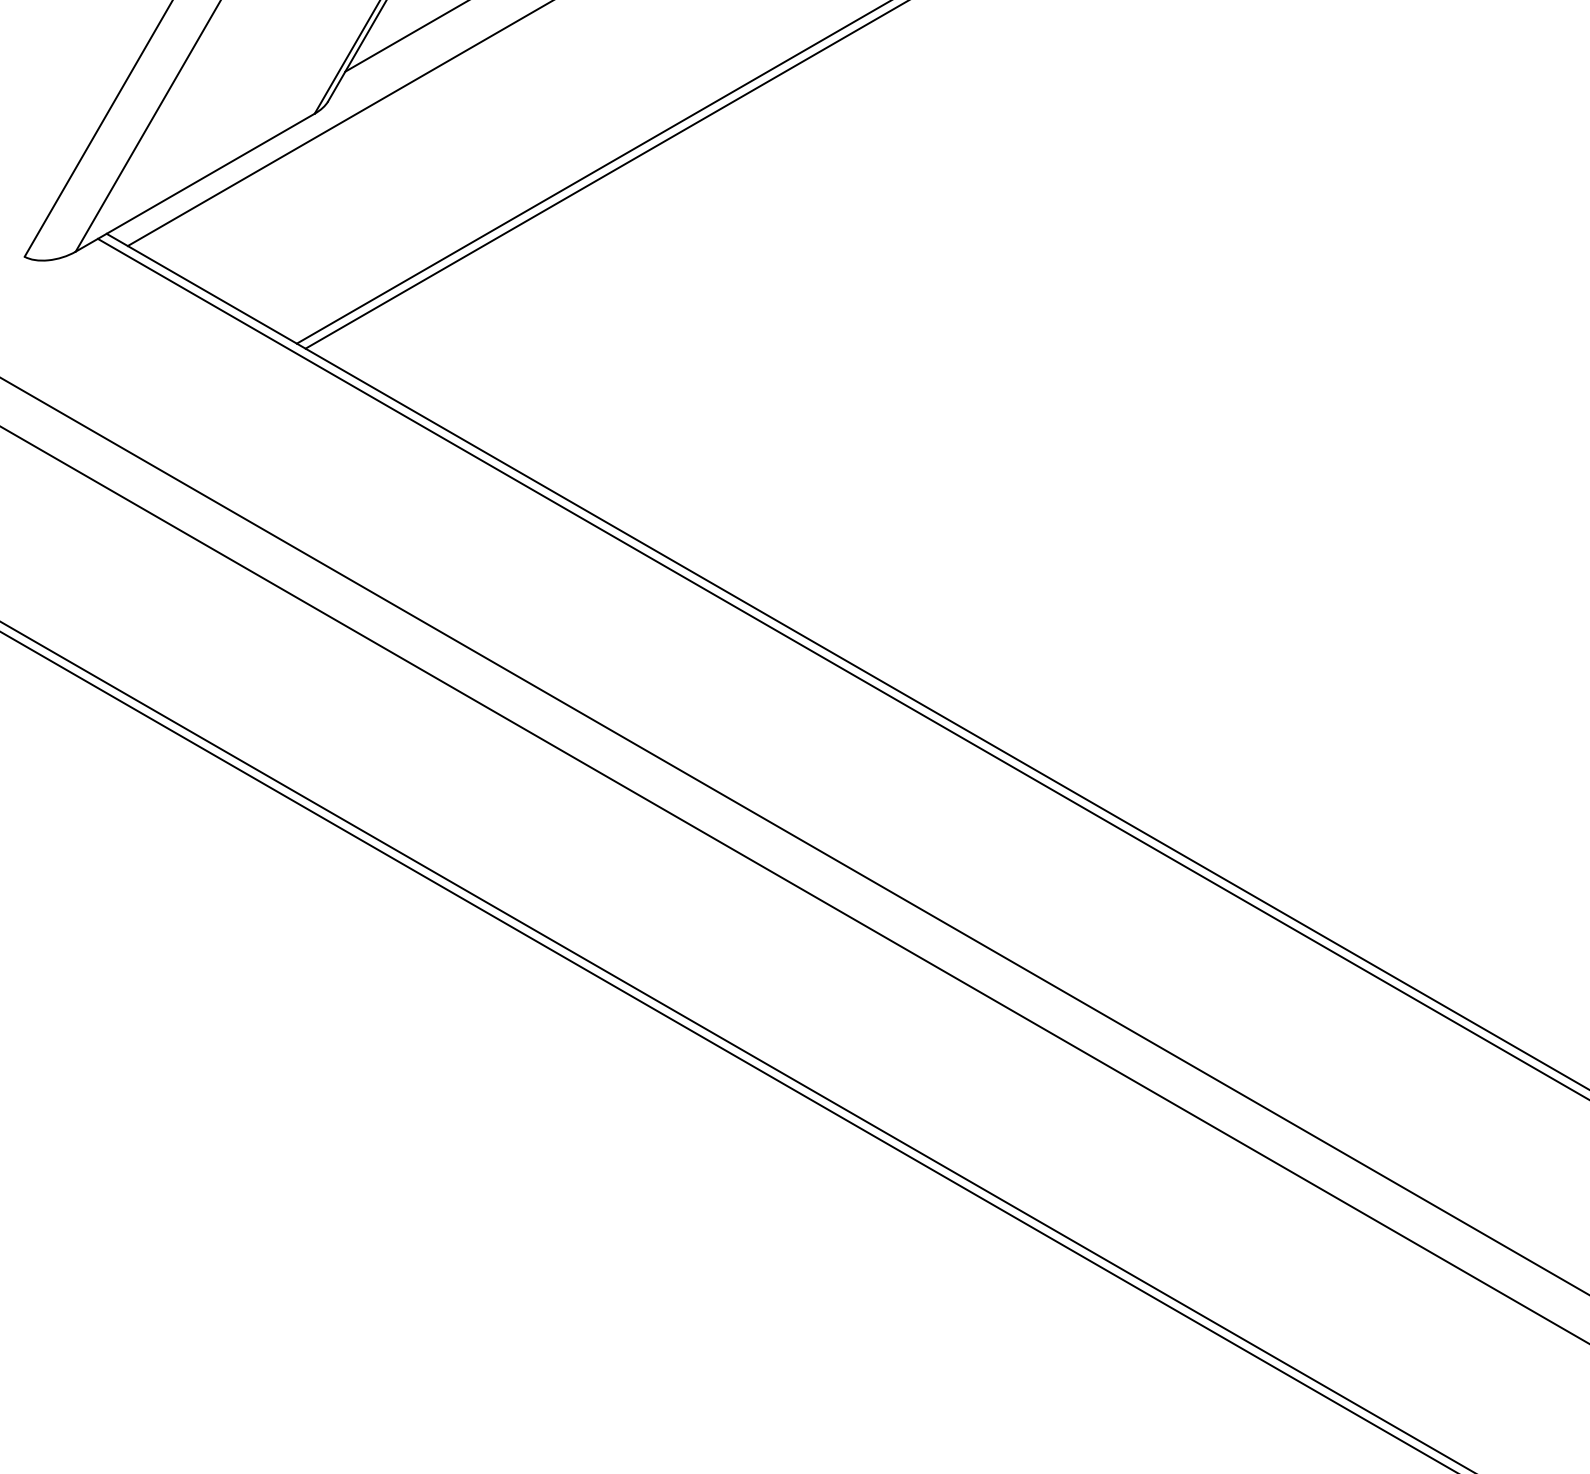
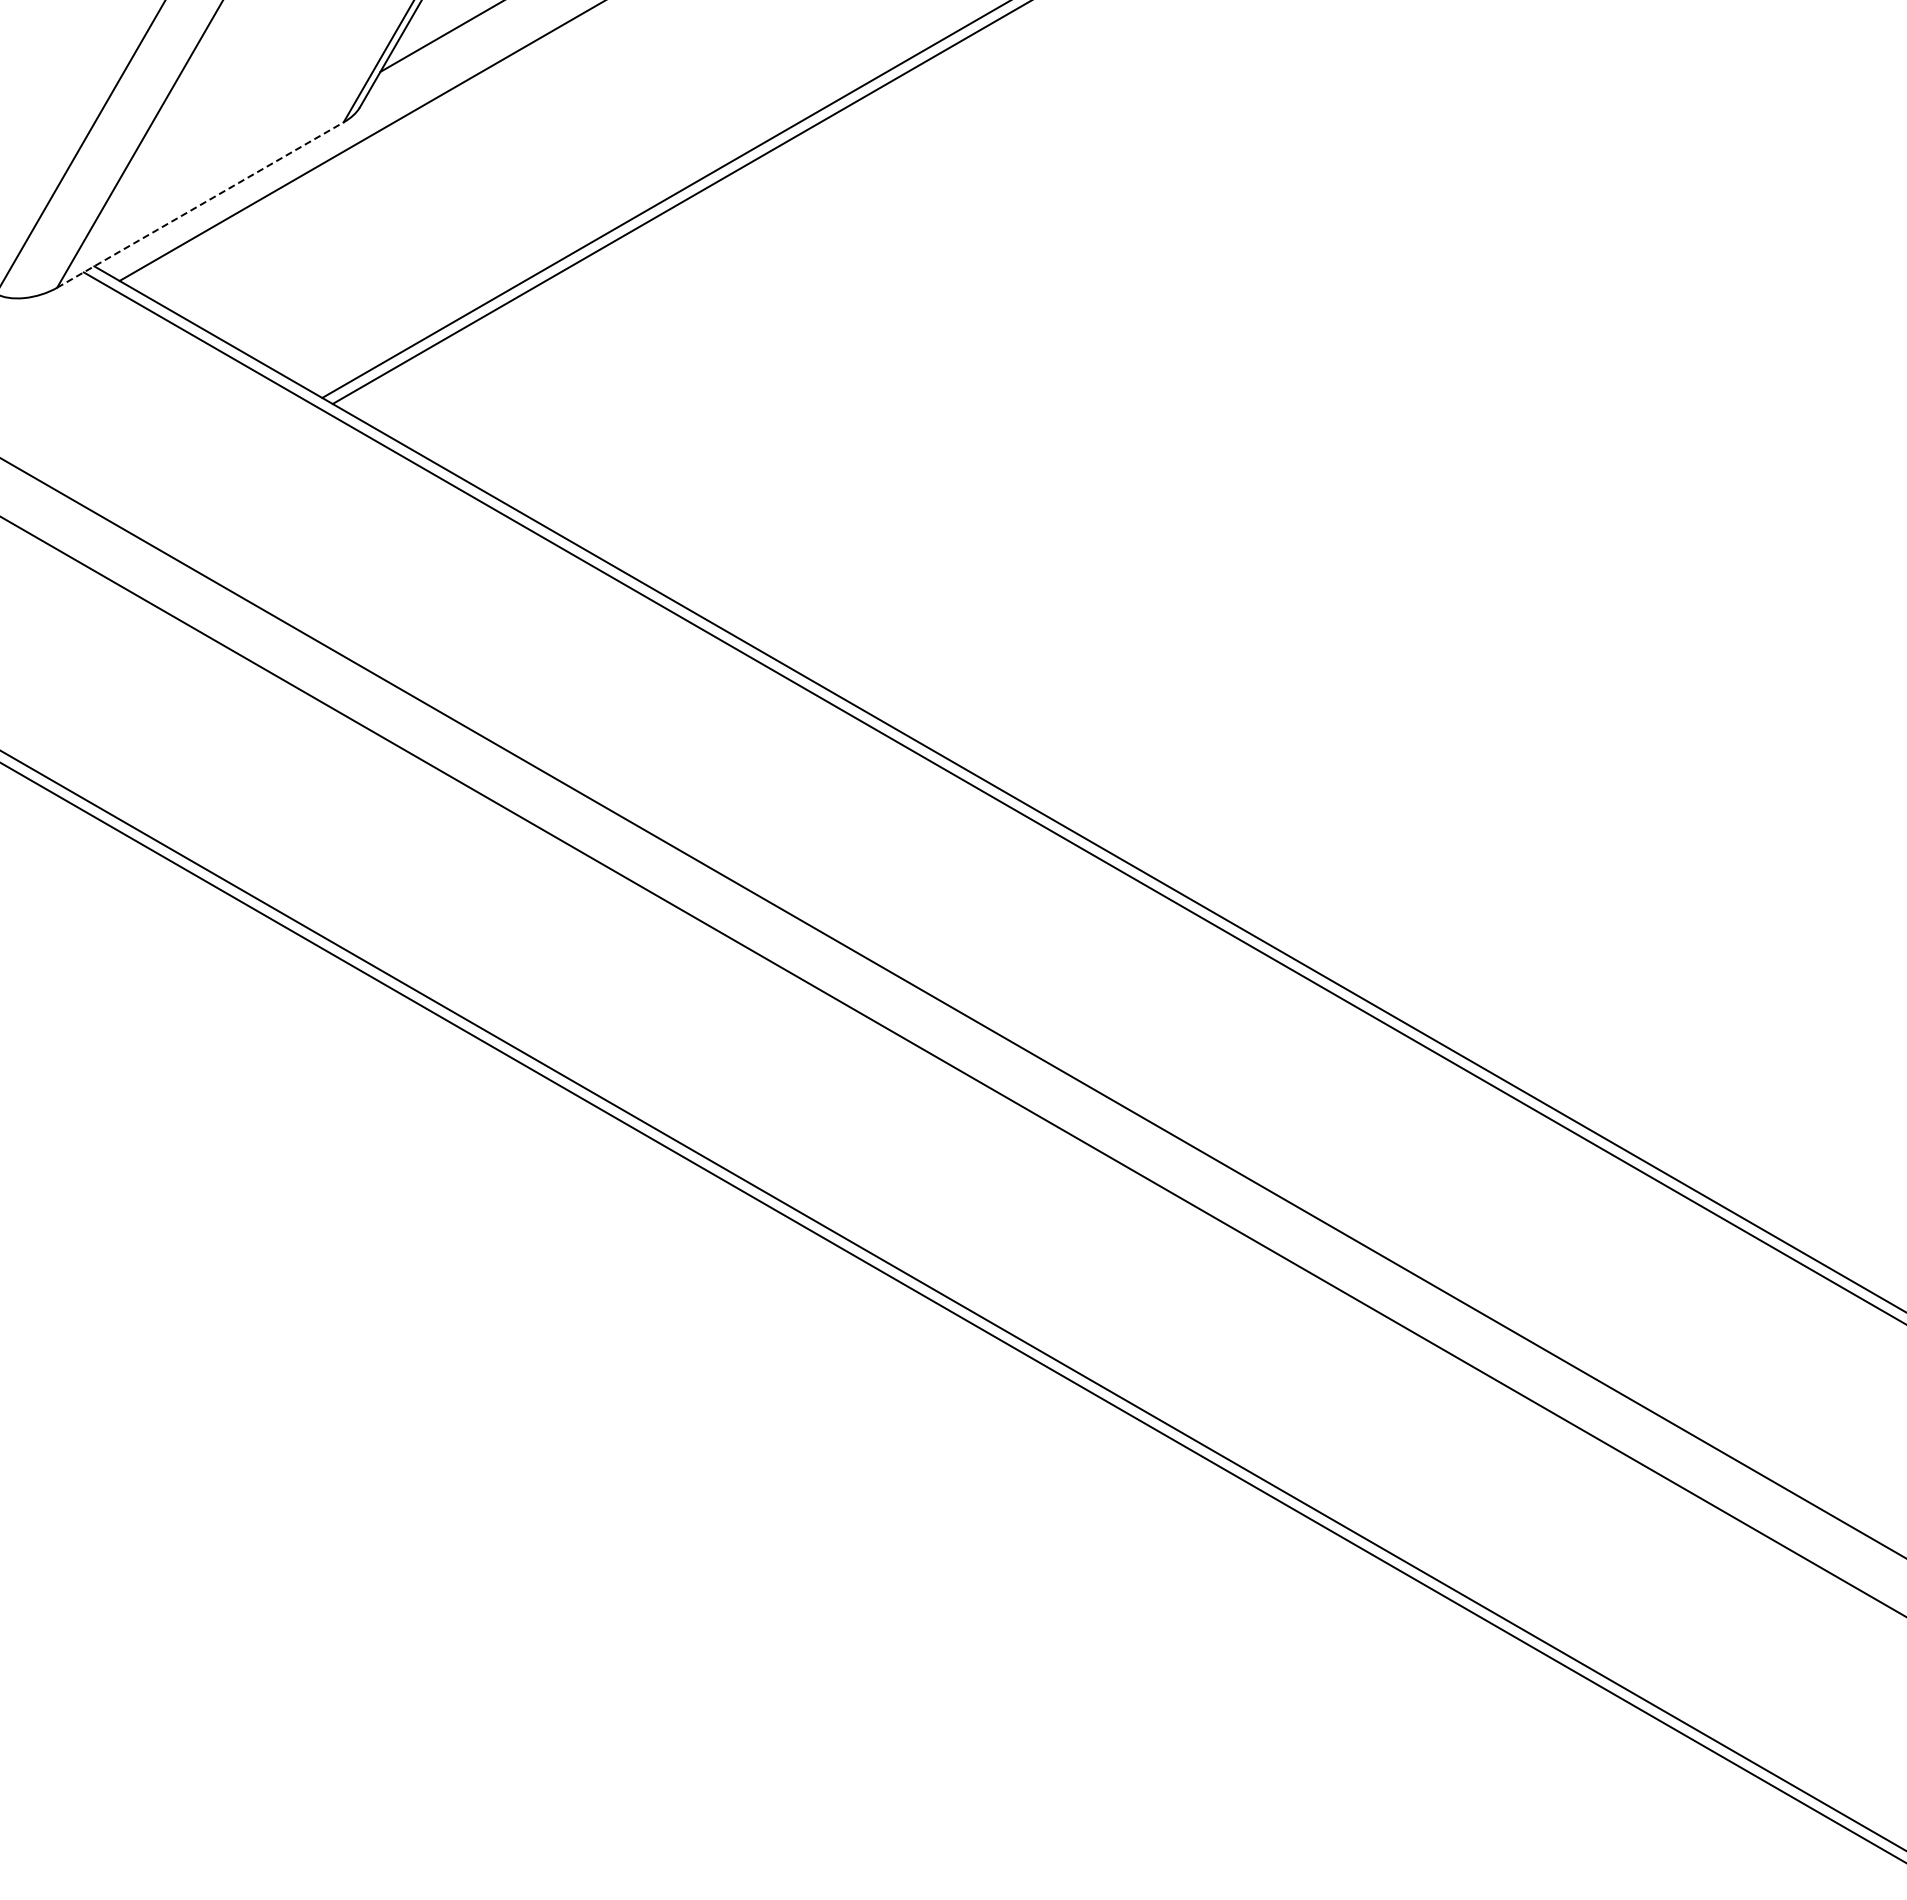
line: (195, 182) -> (200, 204), solid -> dashed

